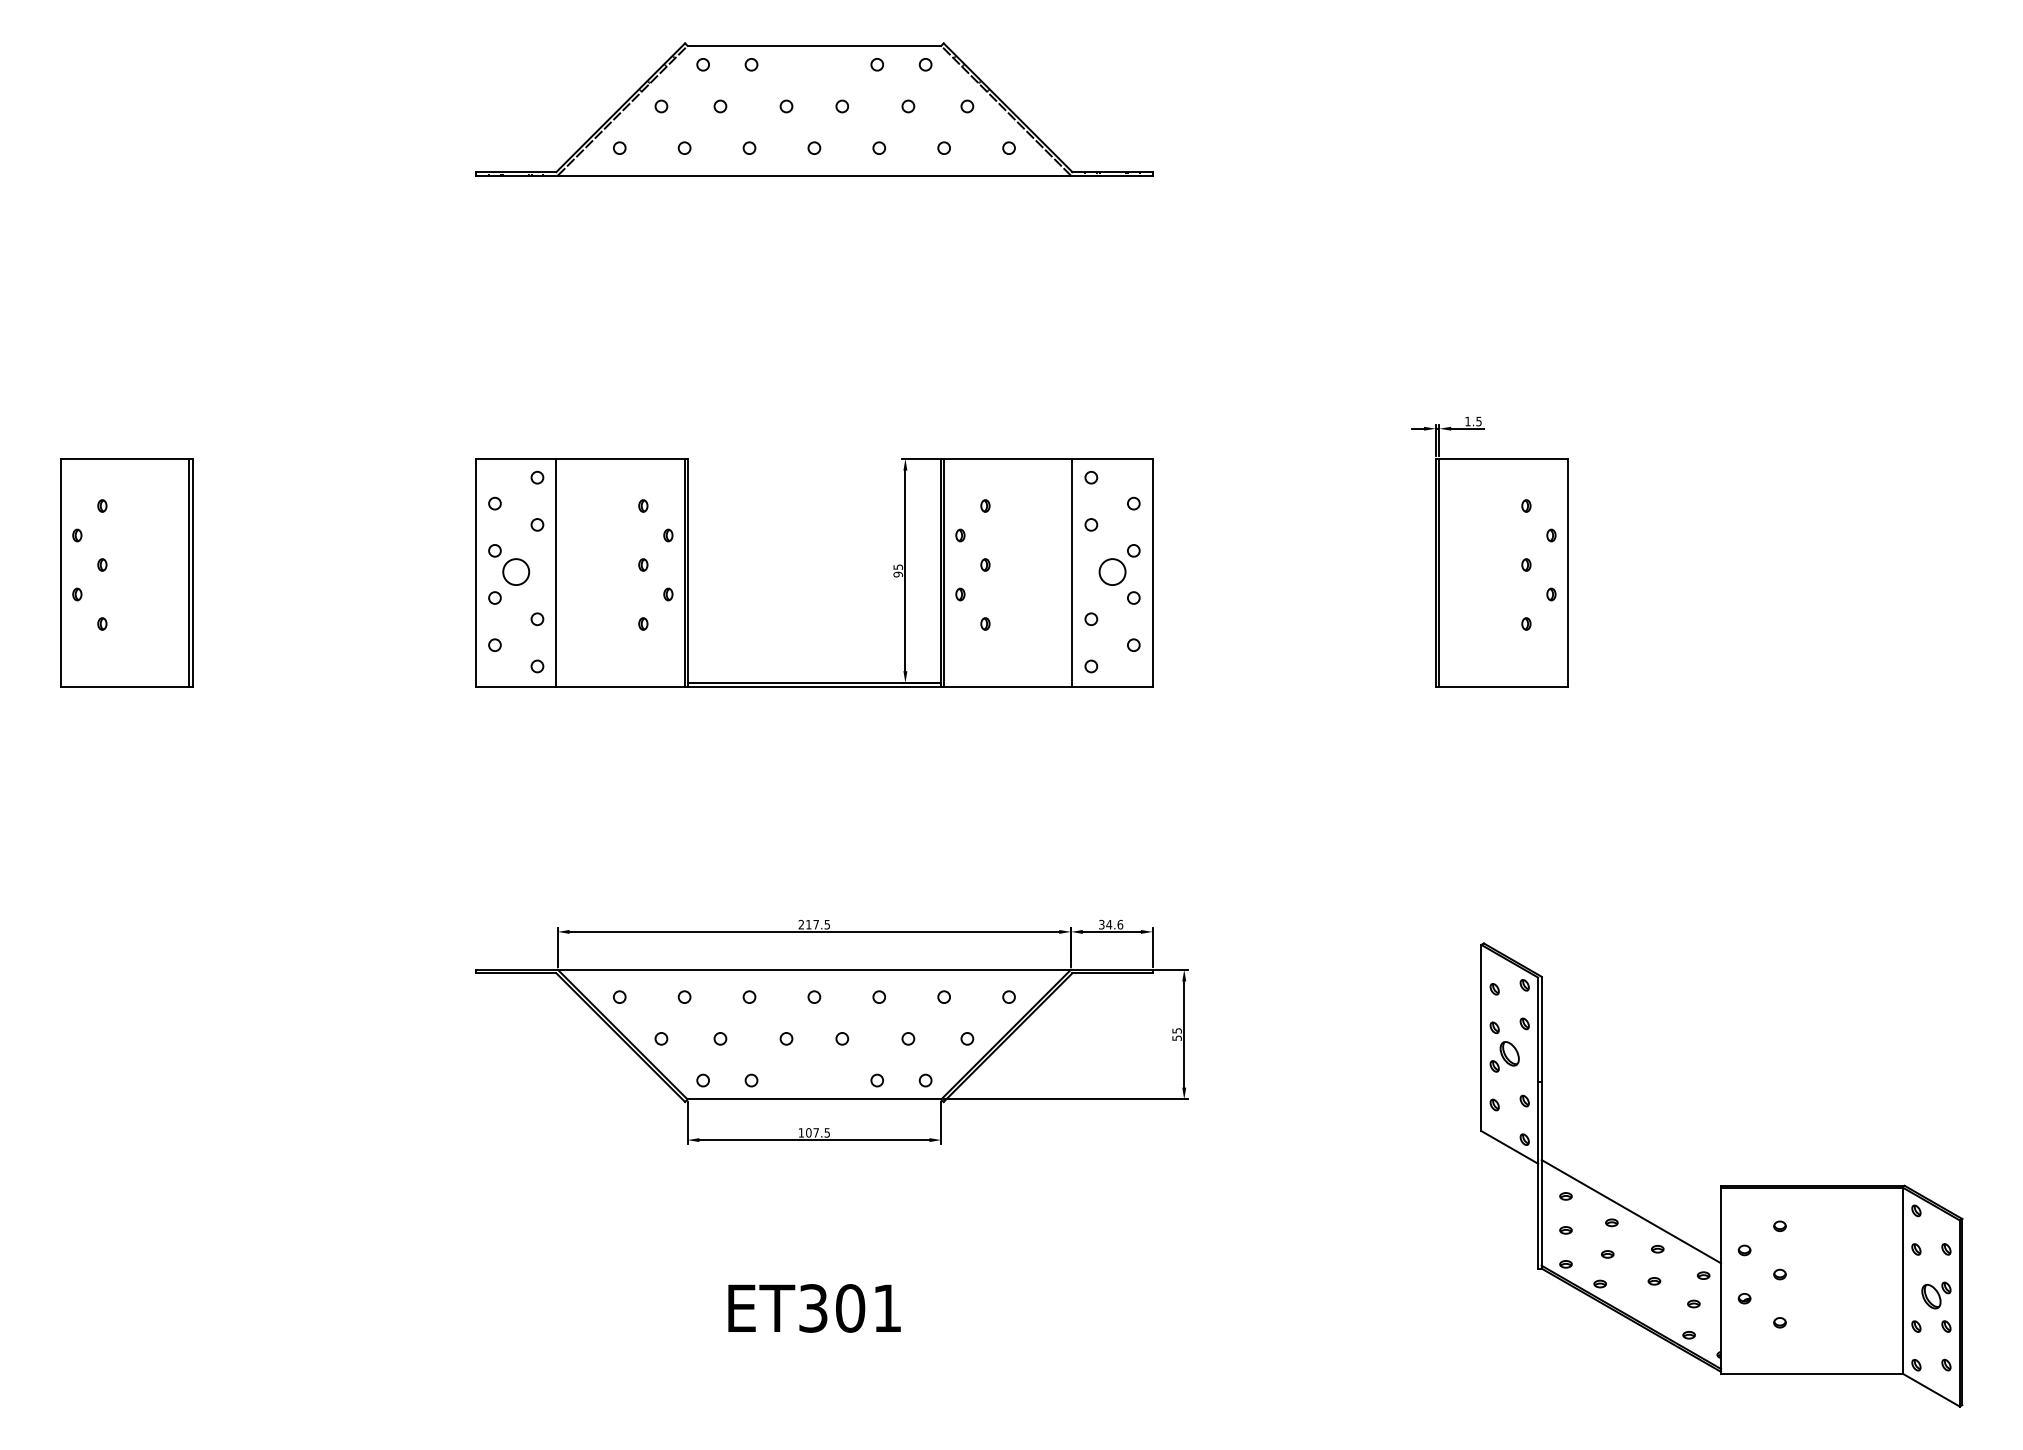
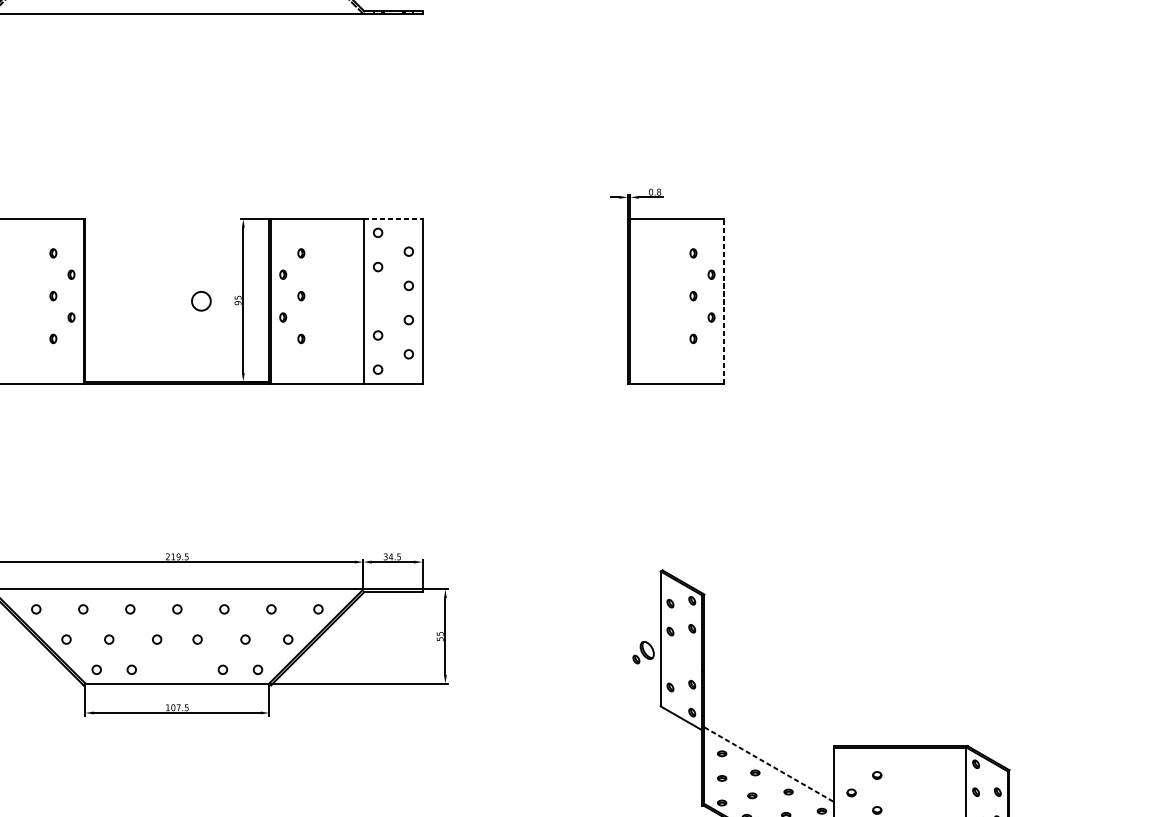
text: (1473, 421) -> (655, 192), 1.5 -> 0.8
line: (1113, 458) -> (394, 218), solid -> dashed
circle: (1112, 571) -> (201, 300), moved
line: (1568, 572) -> (723, 301), solid -> dashed
text: (816, 924) -> (178, 556), 217.5 -> 219.5
text: (1120, 924) -> (399, 556), 34.6 -> 34.5
part: (1504, 1056) -> (643, 652), moved
line: (1631, 1211) -> (769, 764), solid -> dashed

